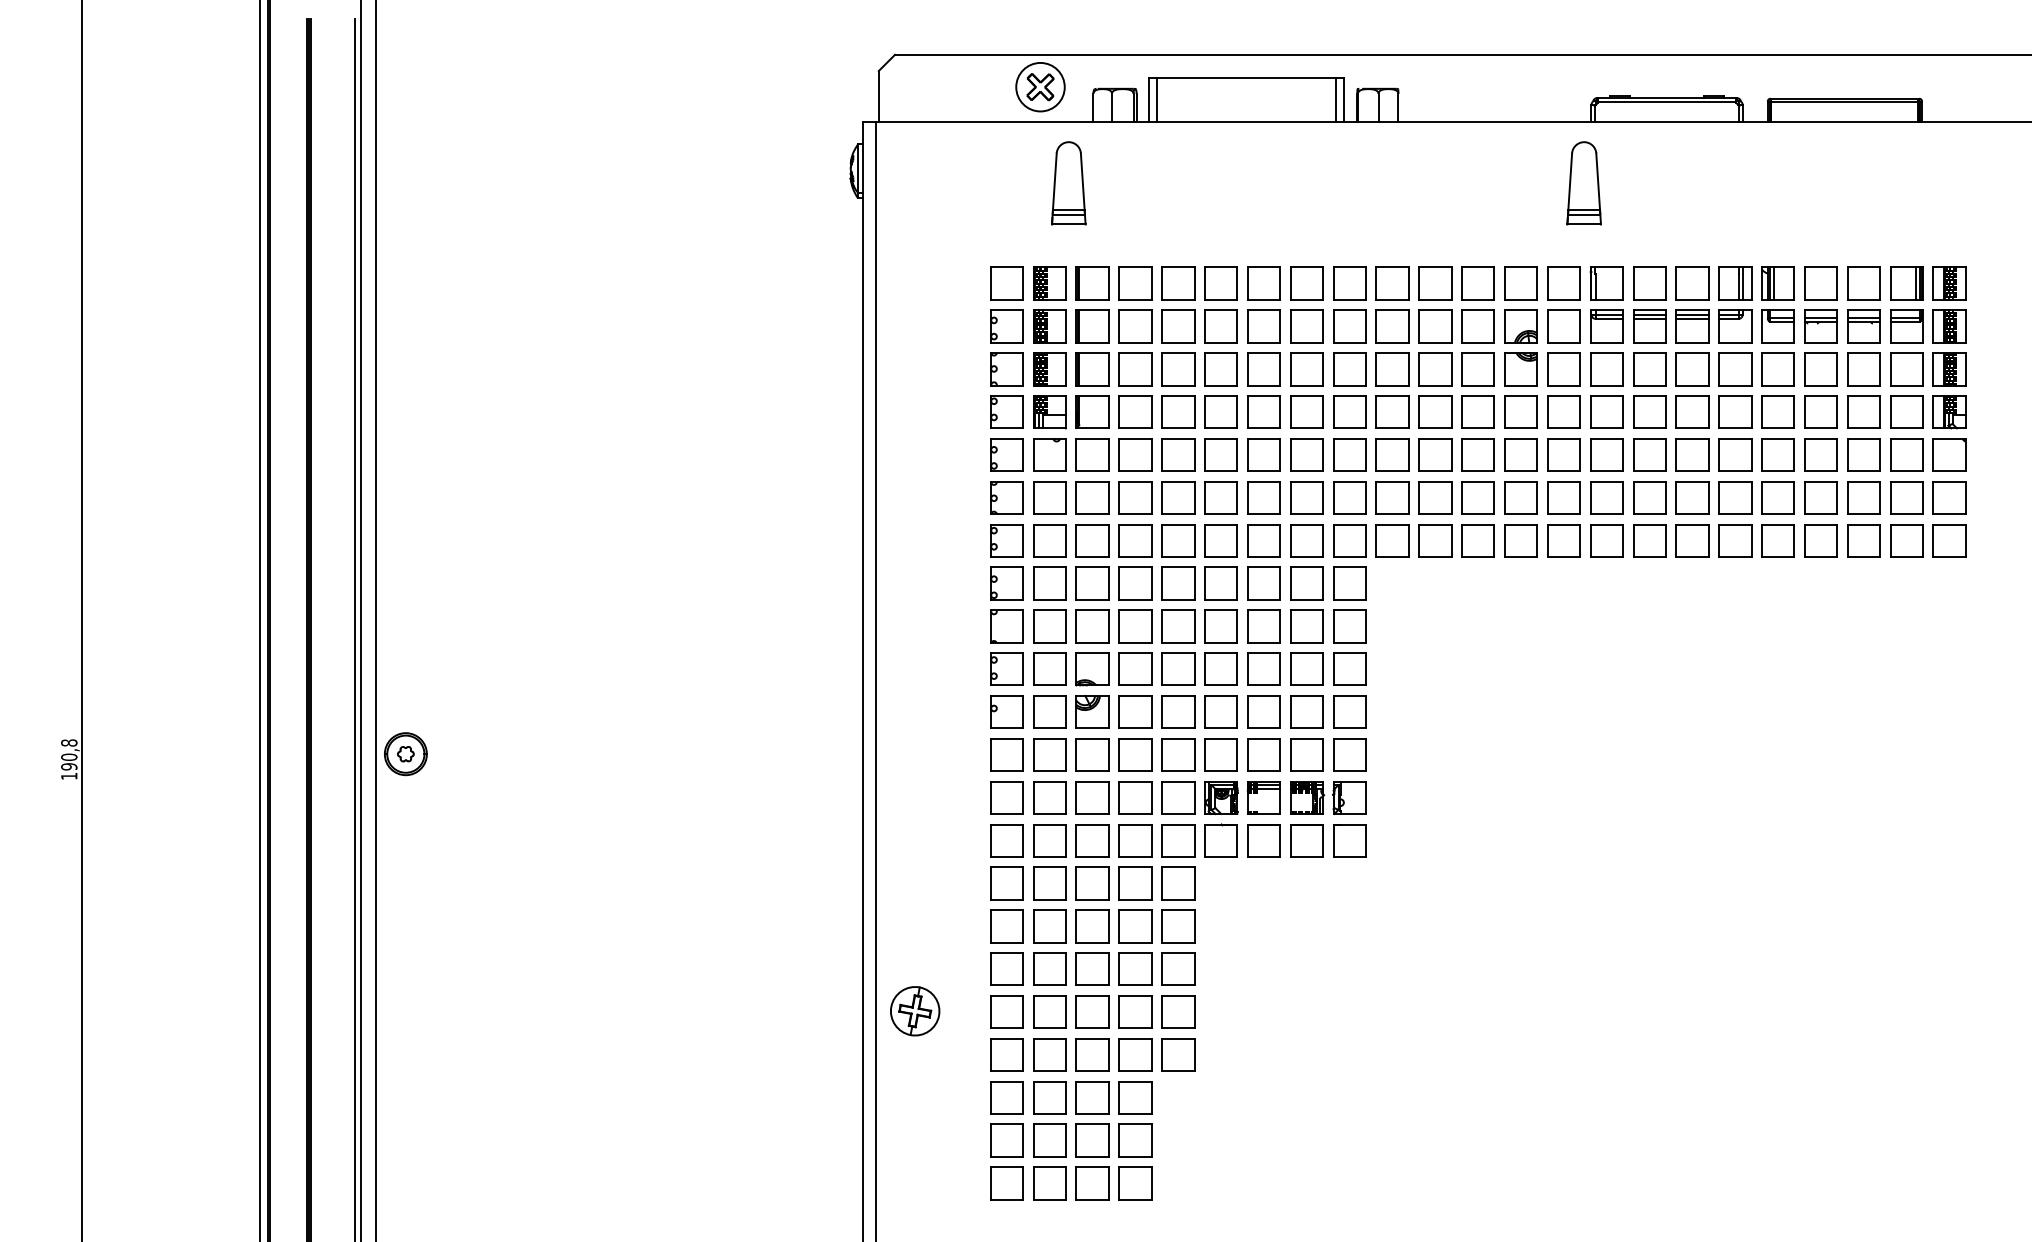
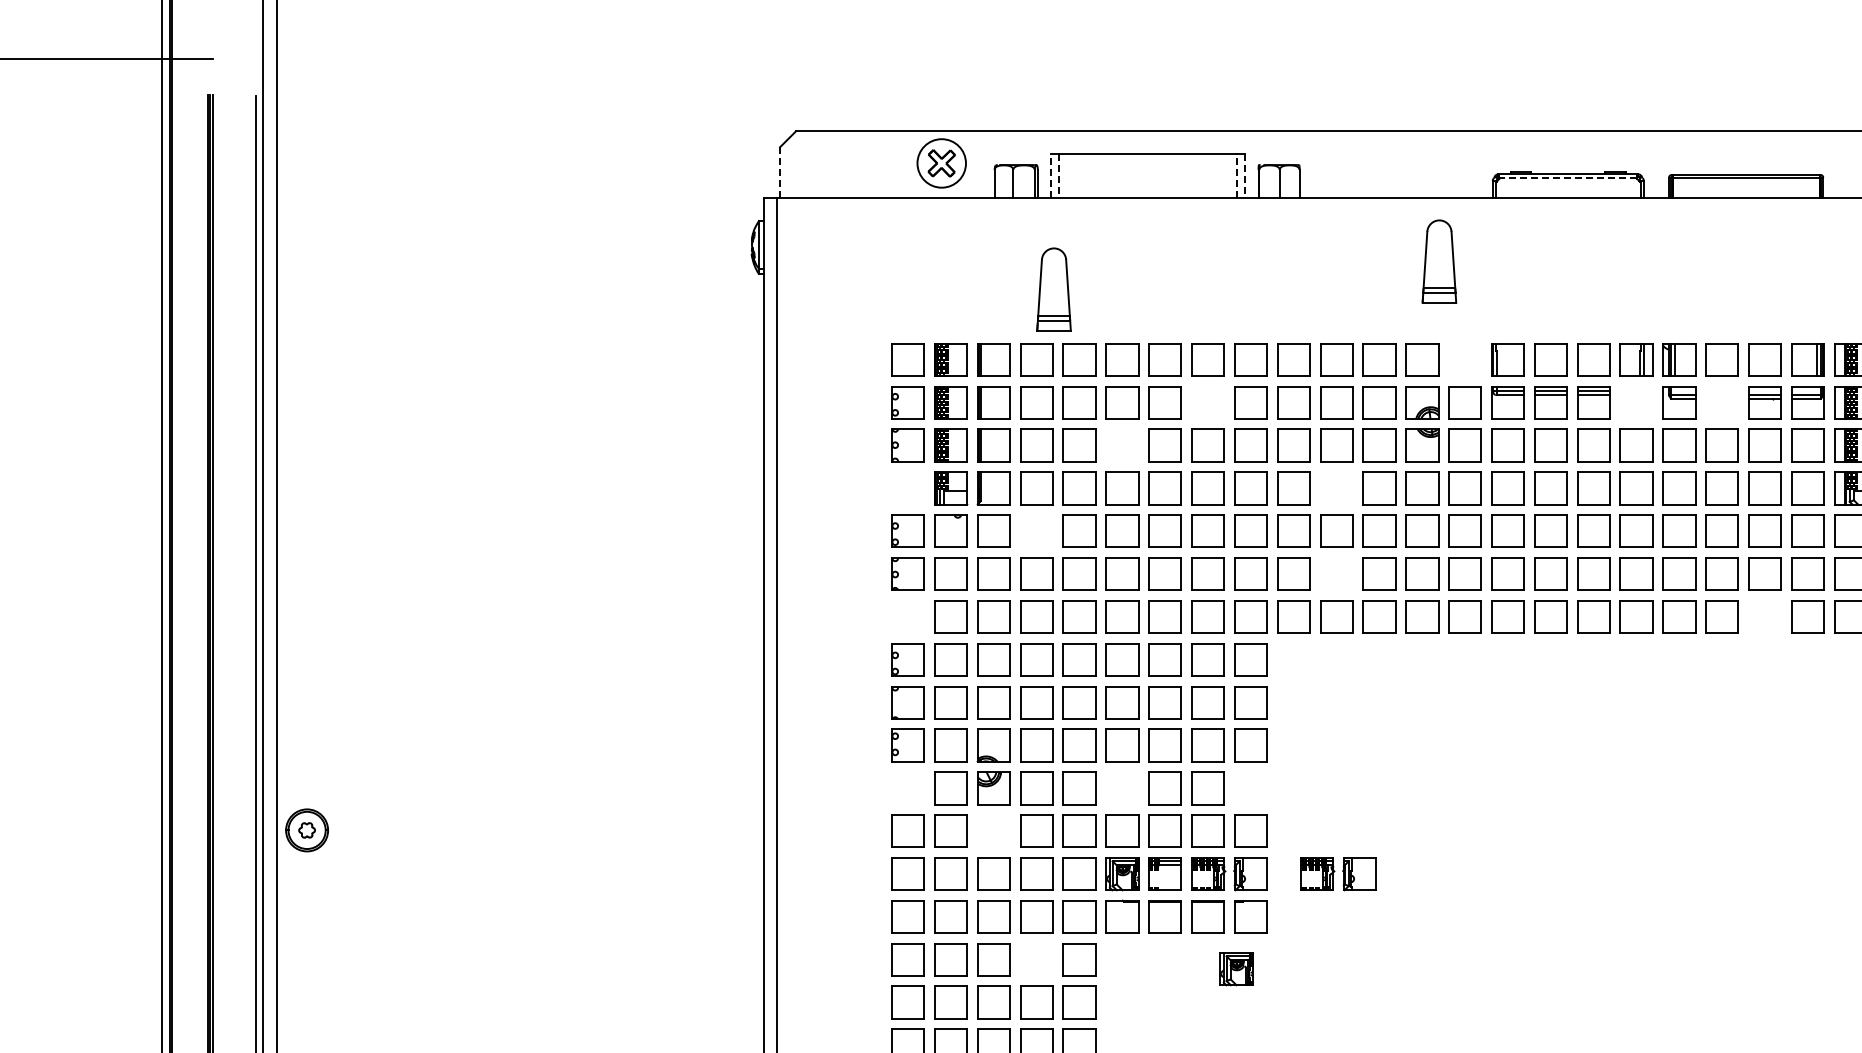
line: (878, 96) -> (779, 172), solid -> dashed
line: (1149, 100) -> (1050, 176), solid -> dashed
line: (1157, 100) -> (1058, 176), solid -> dashed
line: (1335, 100) -> (1236, 176), solid -> dashed
line: (1343, 100) -> (1244, 176), solid -> dashed
line: (1666, 102) -> (1567, 178), solid -> dashed
part: (1068, 183) -> (1053, 289), moved
part: (1583, 183) -> (1438, 261), moved
part: (1563, 283) -> (1464, 359), removed
part: (1306, 326) -> (1207, 402), removed
part: (1735, 326) -> (1636, 402), removed
part: (1820, 326) -> (1721, 402), removed
part: (1220, 369) -> (1121, 445), removed
part: (1006, 411) -> (907, 487), removed
part: (1435, 411) -> (1336, 487), removed
part: (1135, 454) -> (1036, 530), removed
part: (1435, 497) -> (1336, 573), removed
part: (1006, 540) -> (907, 616), removed
part: (1863, 540) -> (1764, 616), removed
part: (1006, 711) -> (907, 787), removed
part: (1220, 711) -> (1121, 787), removed
part: (1349, 711) -> (1250, 787), removed
part: (1092, 754) -> (993, 830), removed
part: (1437, 798) -> (1338, 874), added
part: (1135, 883) -> (1036, 959), removed
part: (1335, 893) -> (1236, 969), added

